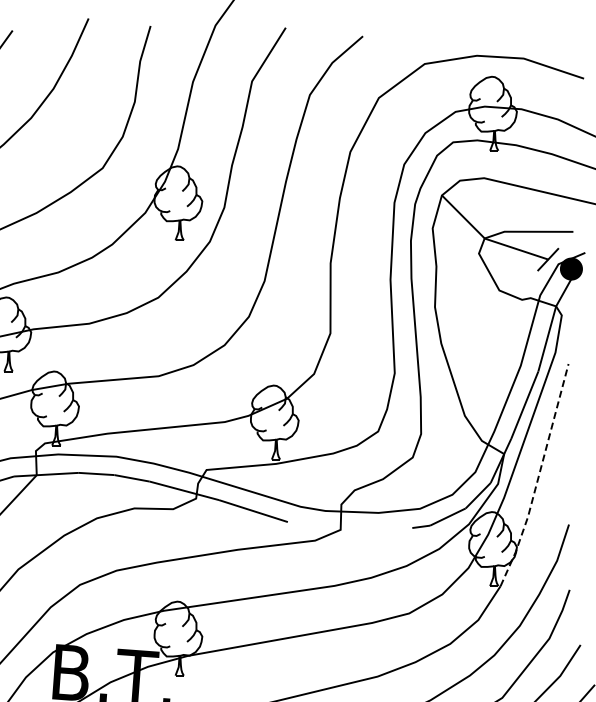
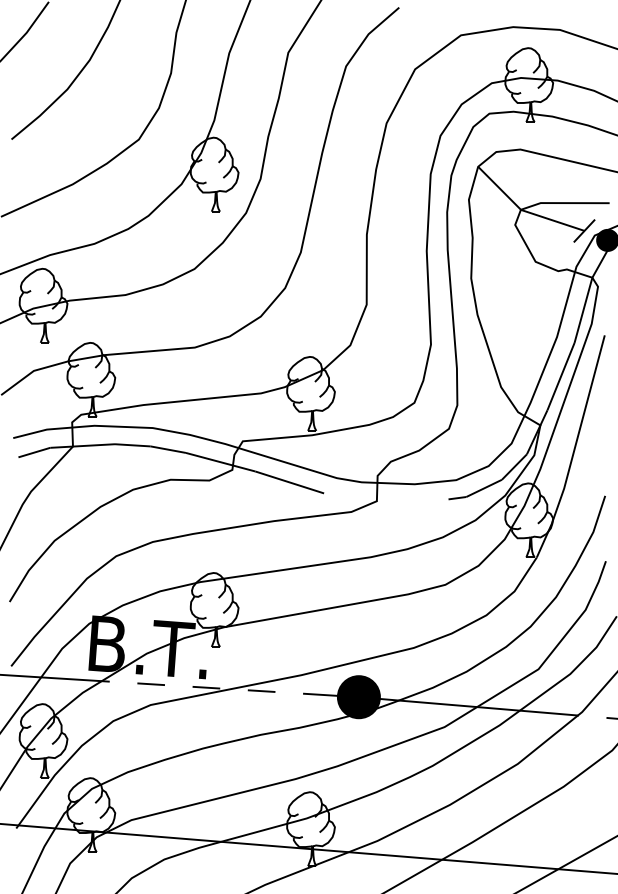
line: (538, 478) -> (574, 449), dashed -> solid

